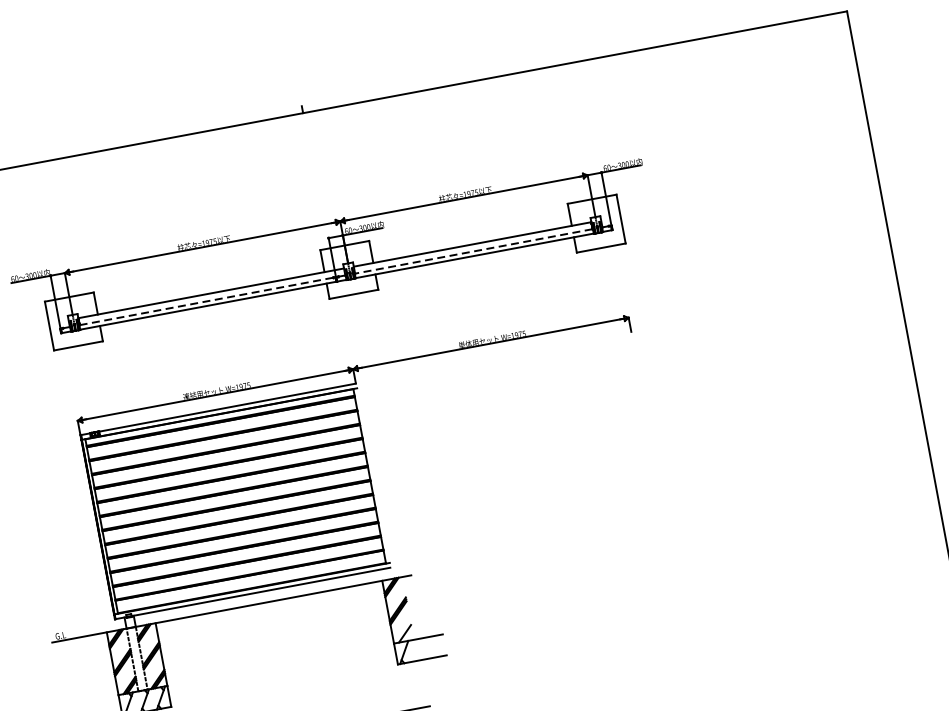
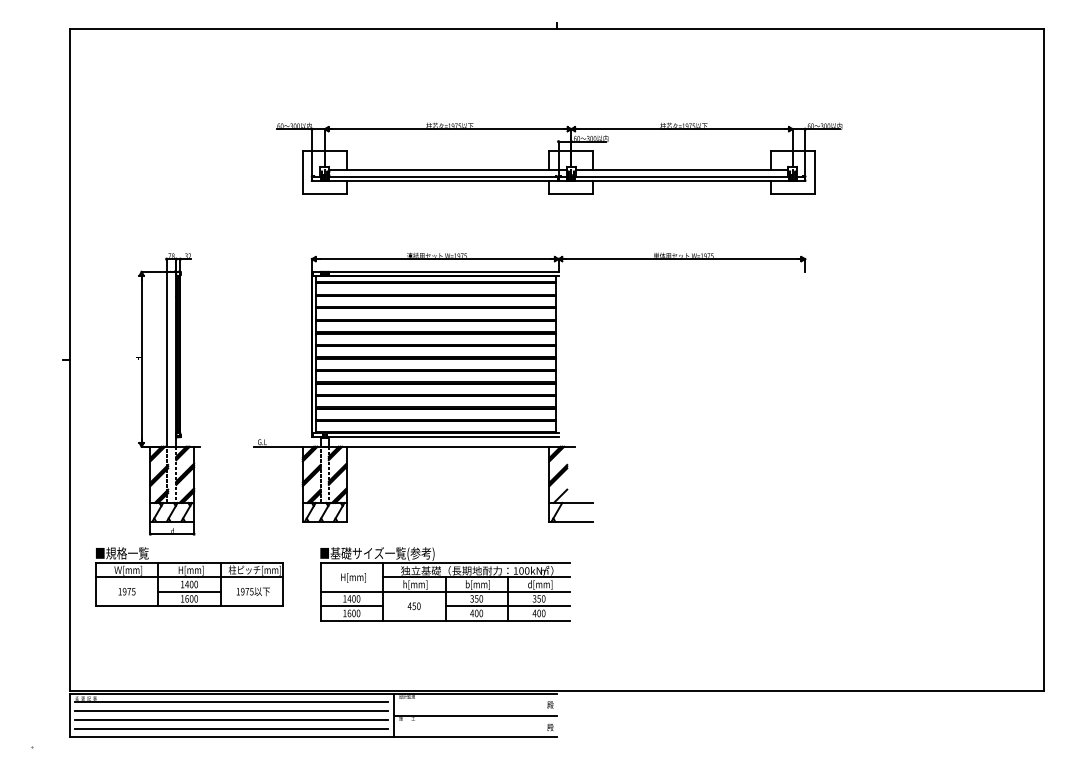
line: (473, 251) -> (681, 176), dashed -> solid
line: (207, 301) -> (443, 176), dashed -> solid

